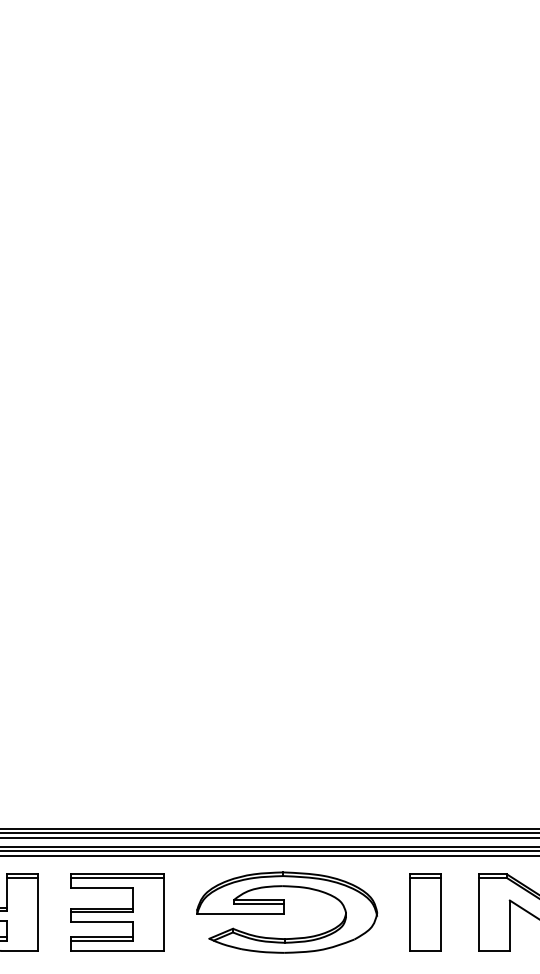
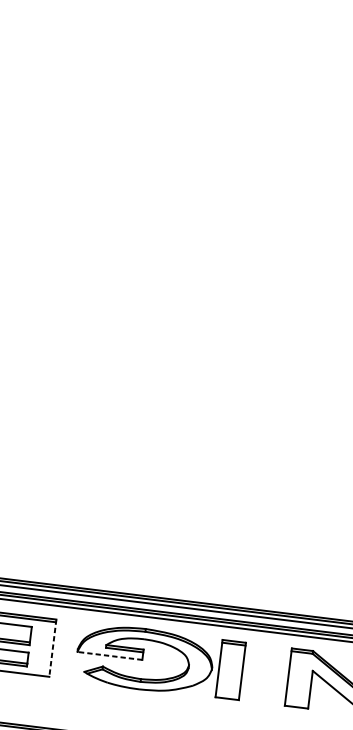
part: (425, 912) -> (230, 669), moved
line: (164, 913) -> (53, 648), solid -> dashed
line: (240, 913) -> (109, 655), solid -> dashed

